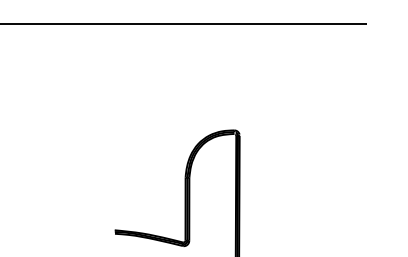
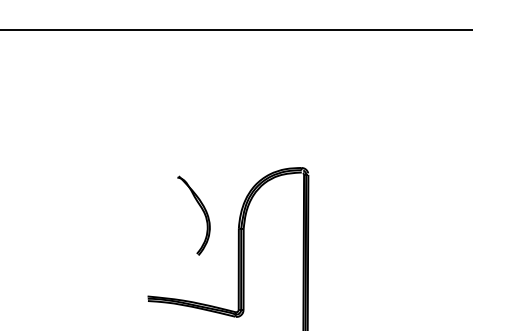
part: (156, 163) -> (201, 210), added

